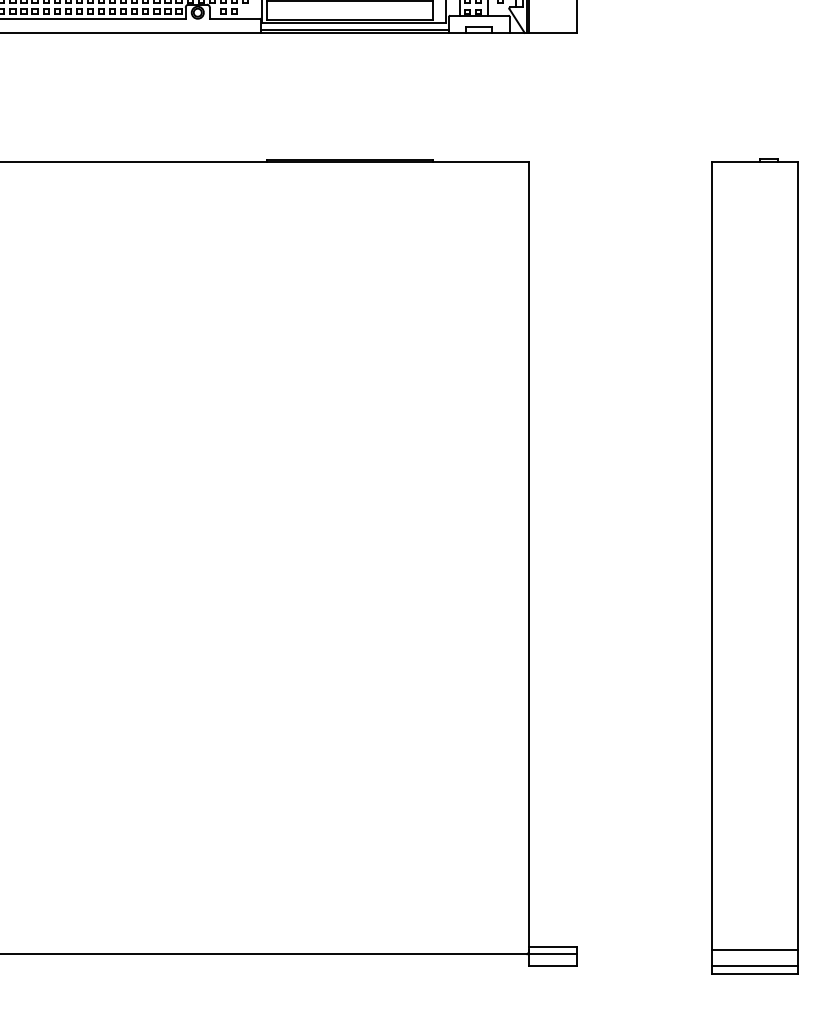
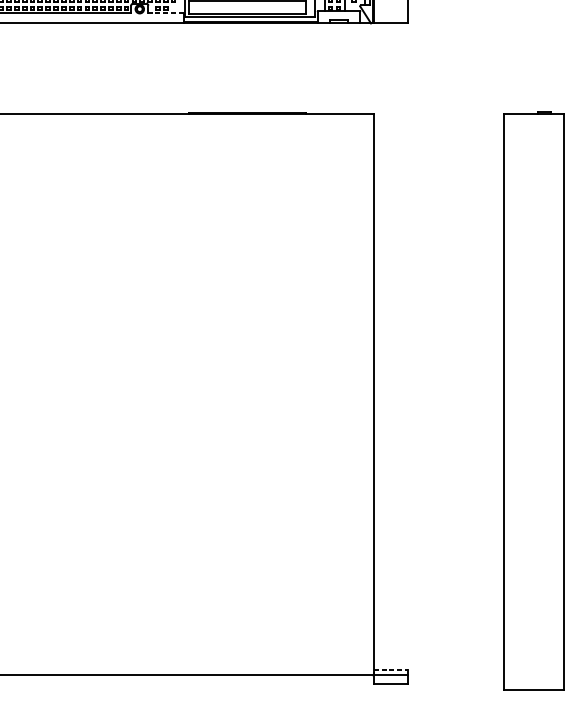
line: (234, 18) -> (165, 13), solid -> dashed
line: (553, 947) -> (391, 670), solid -> dashed
line: (754, 950) -> (533, 672), removed
line: (754, 966) -> (533, 683), removed

